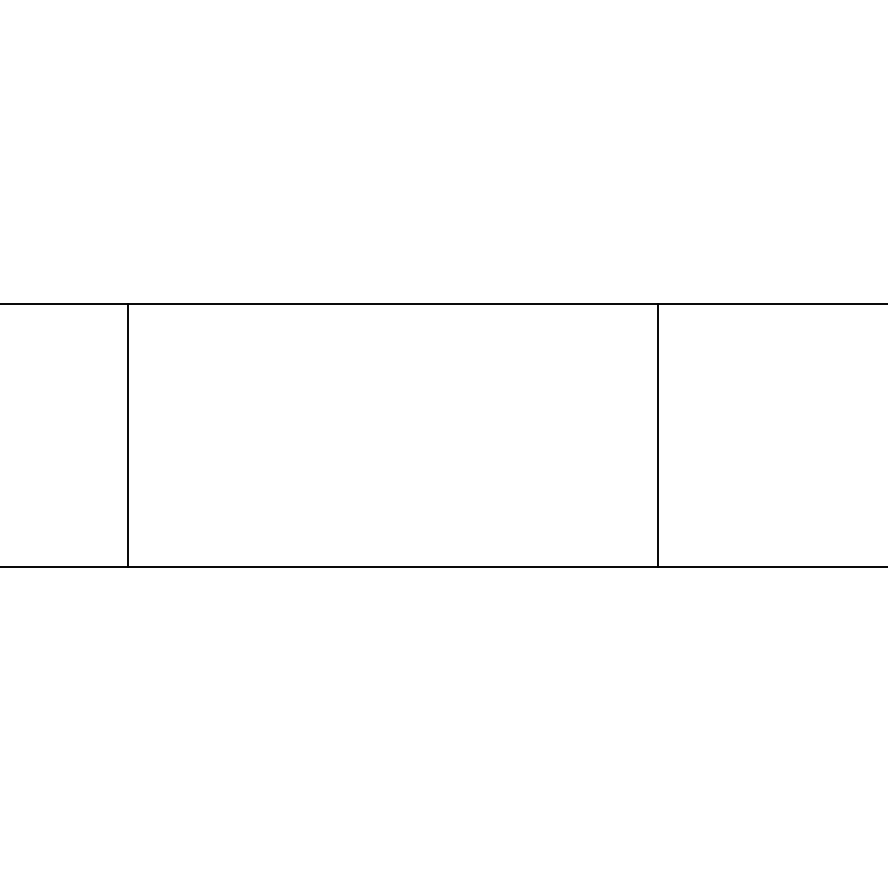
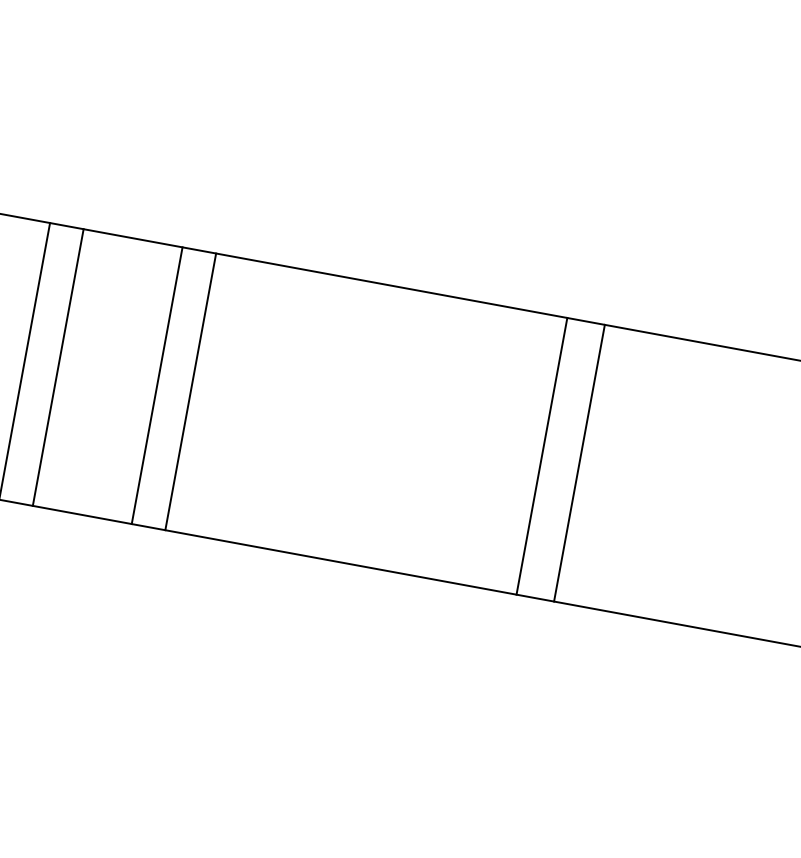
line: (160, 435) -> (58, 367), added
line: (254, 435) -> (156, 385), added
line: (286, 435) -> (190, 391), added
line: (621, 435) -> (541, 456), added

